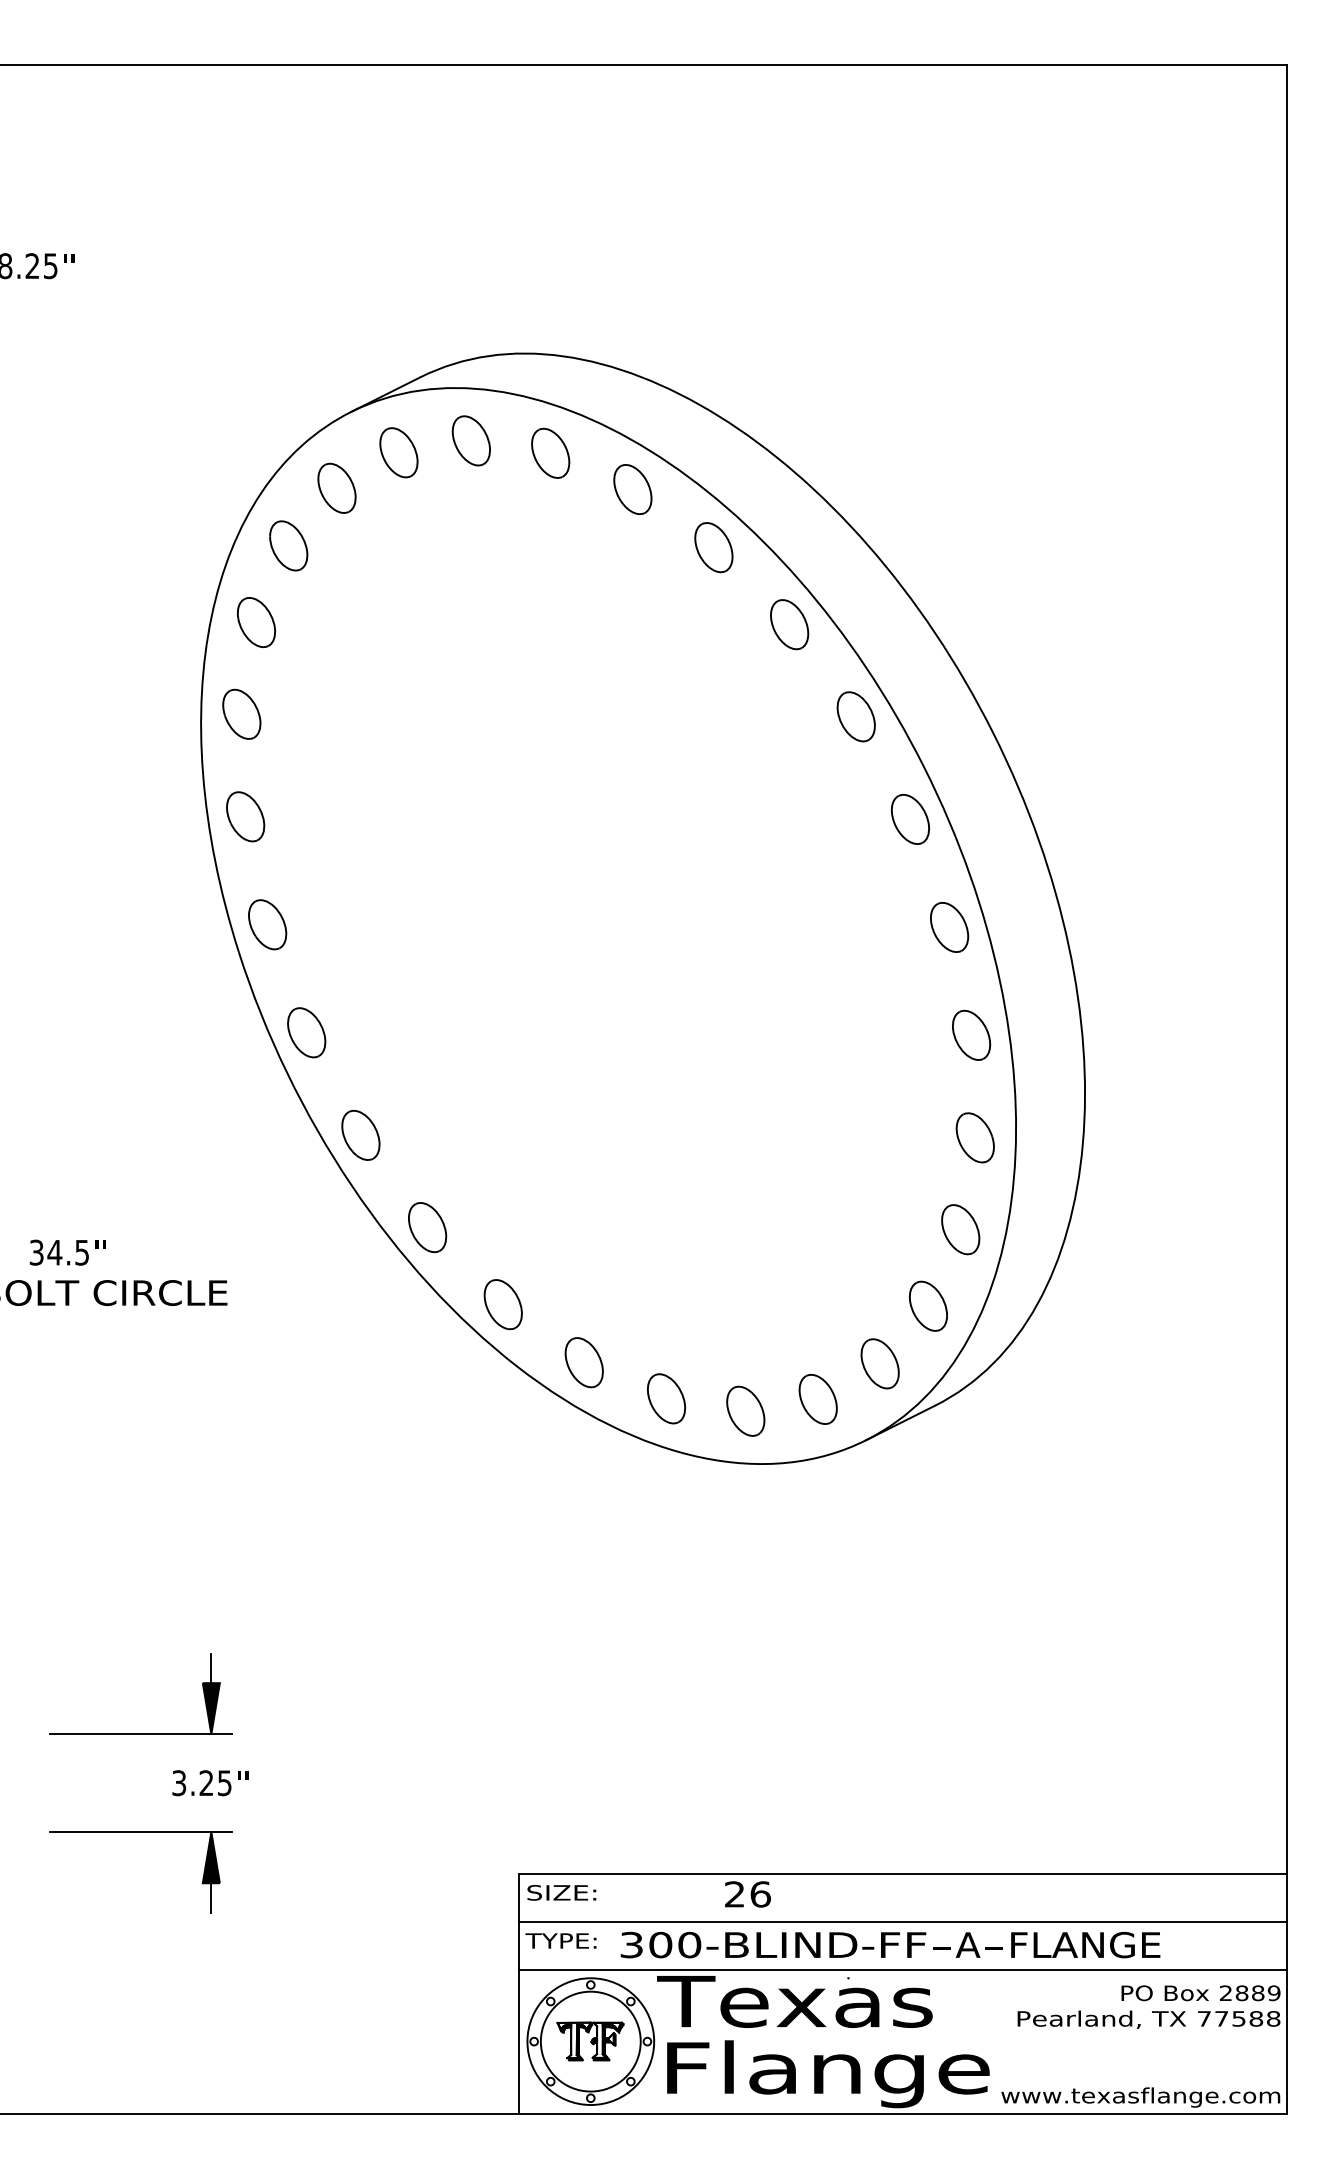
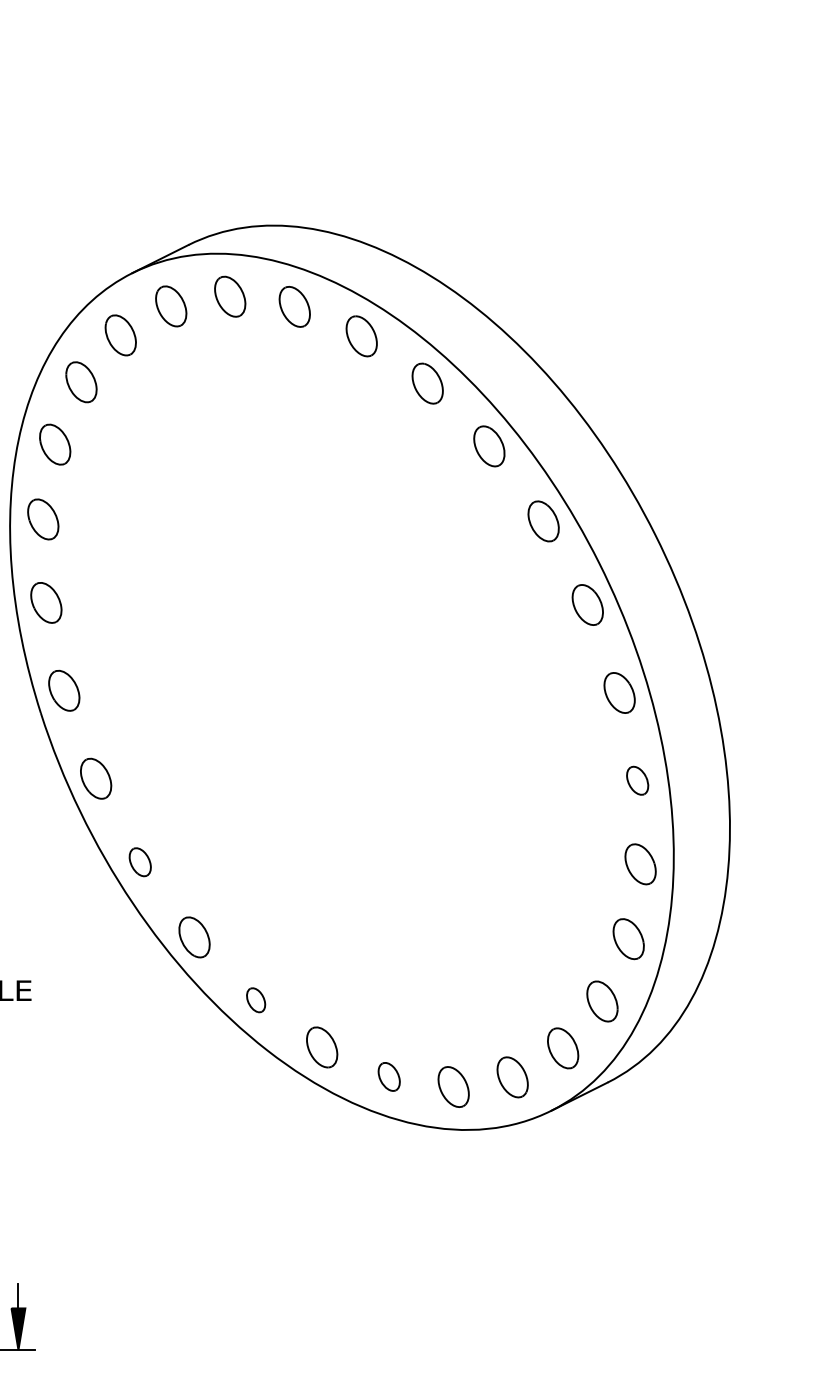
part: (971, 1034) -> (637, 780), size x0.7
part: (360, 1134) -> (139, 861), size x0.7
part: (502, 1304) -> (255, 1000), size x0.6
part: (666, 1398) -> (389, 1076), size x0.7

